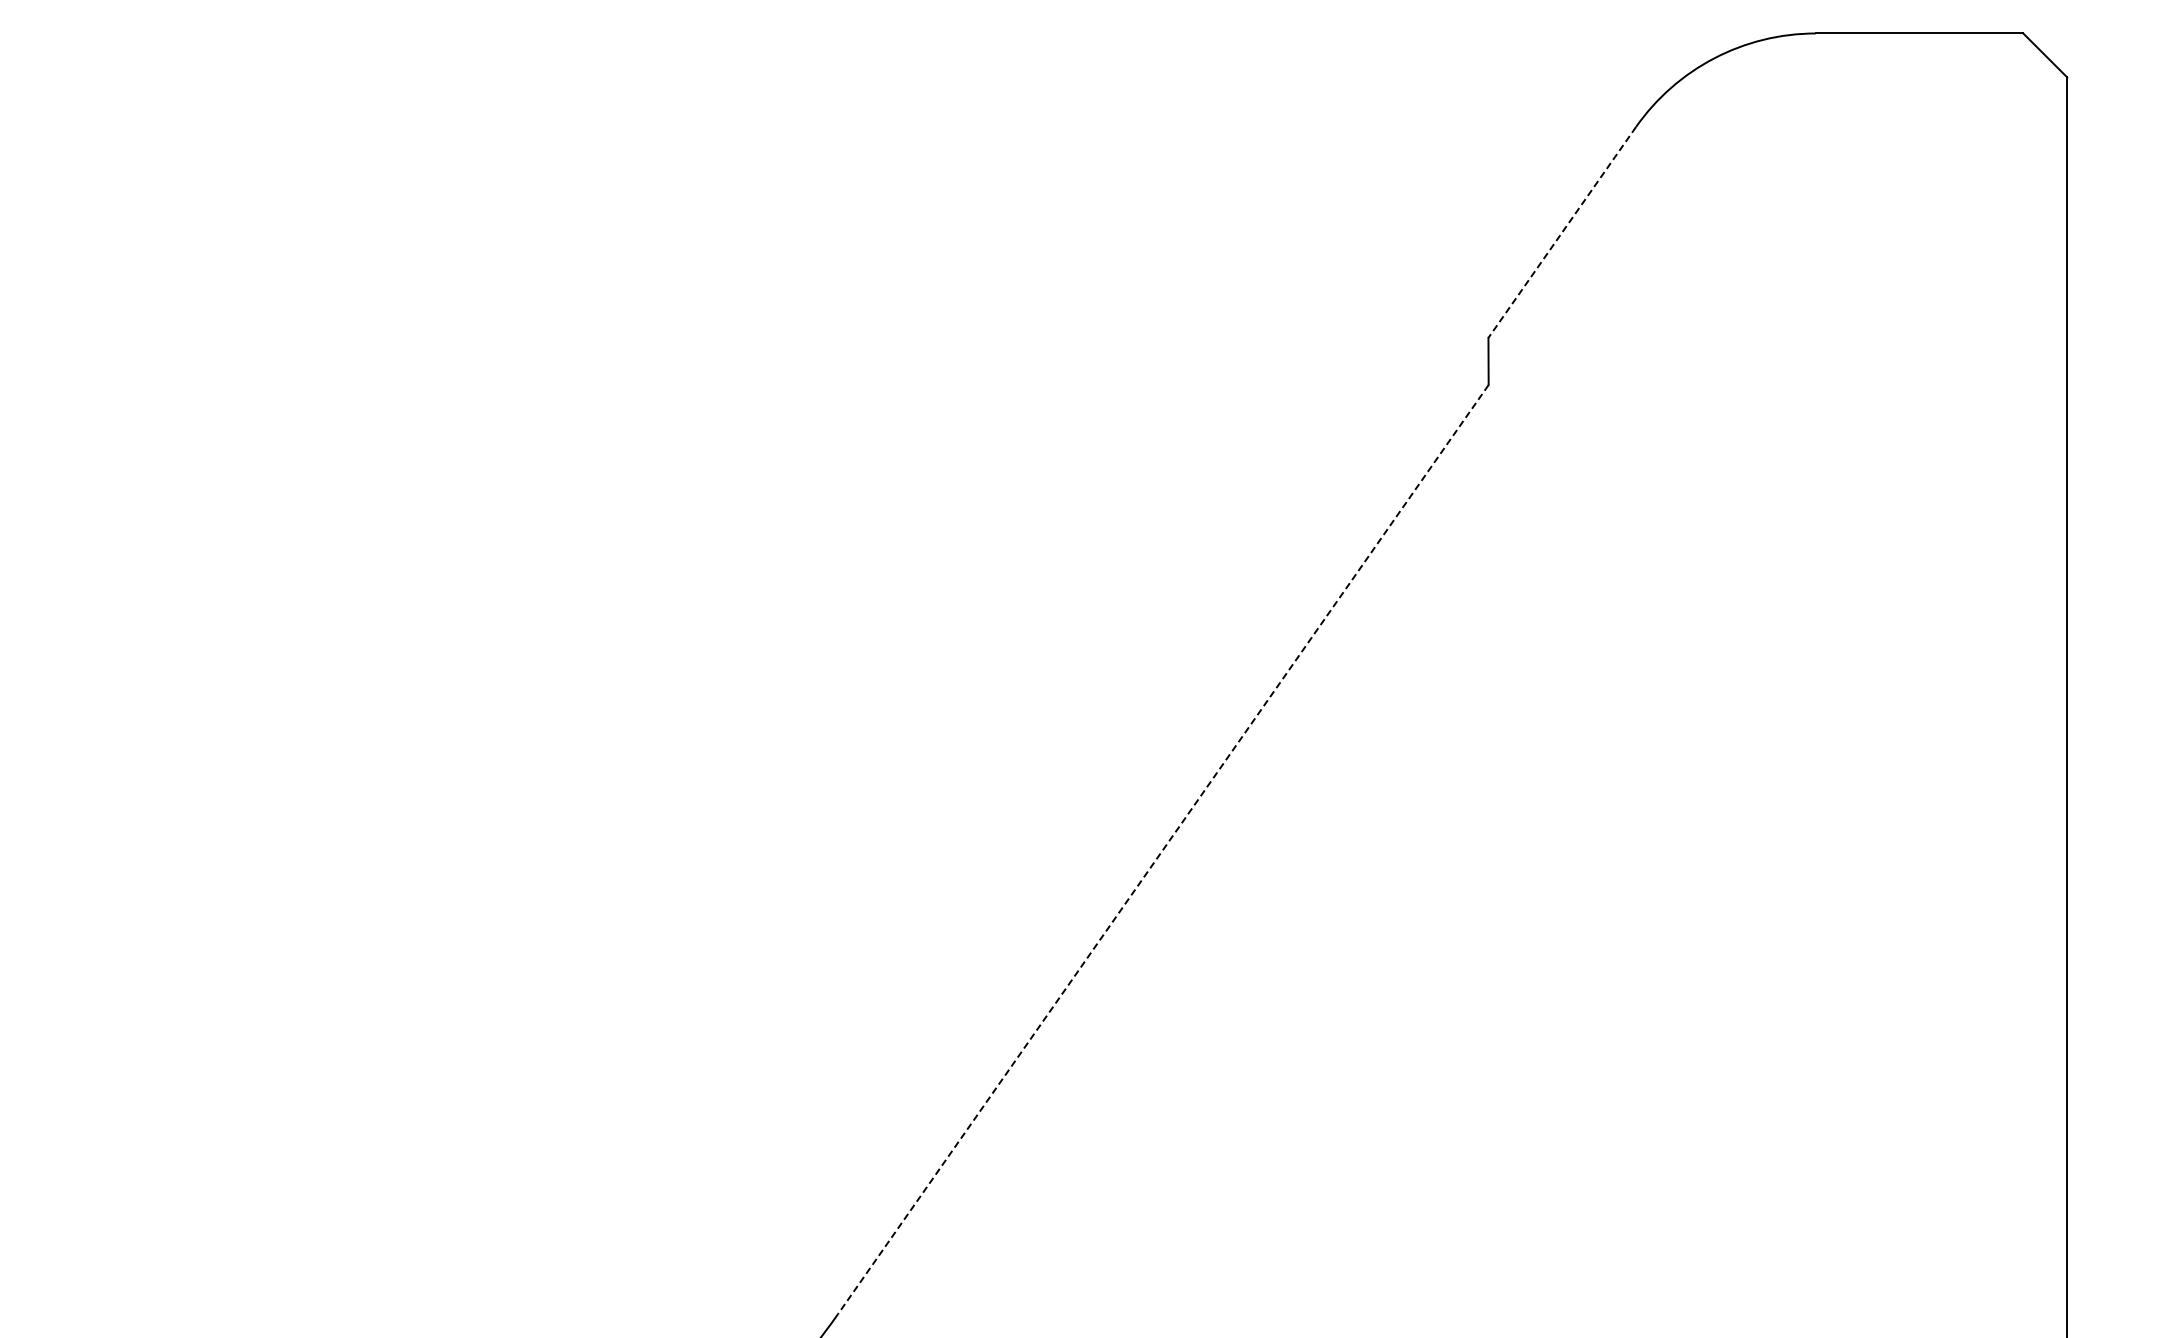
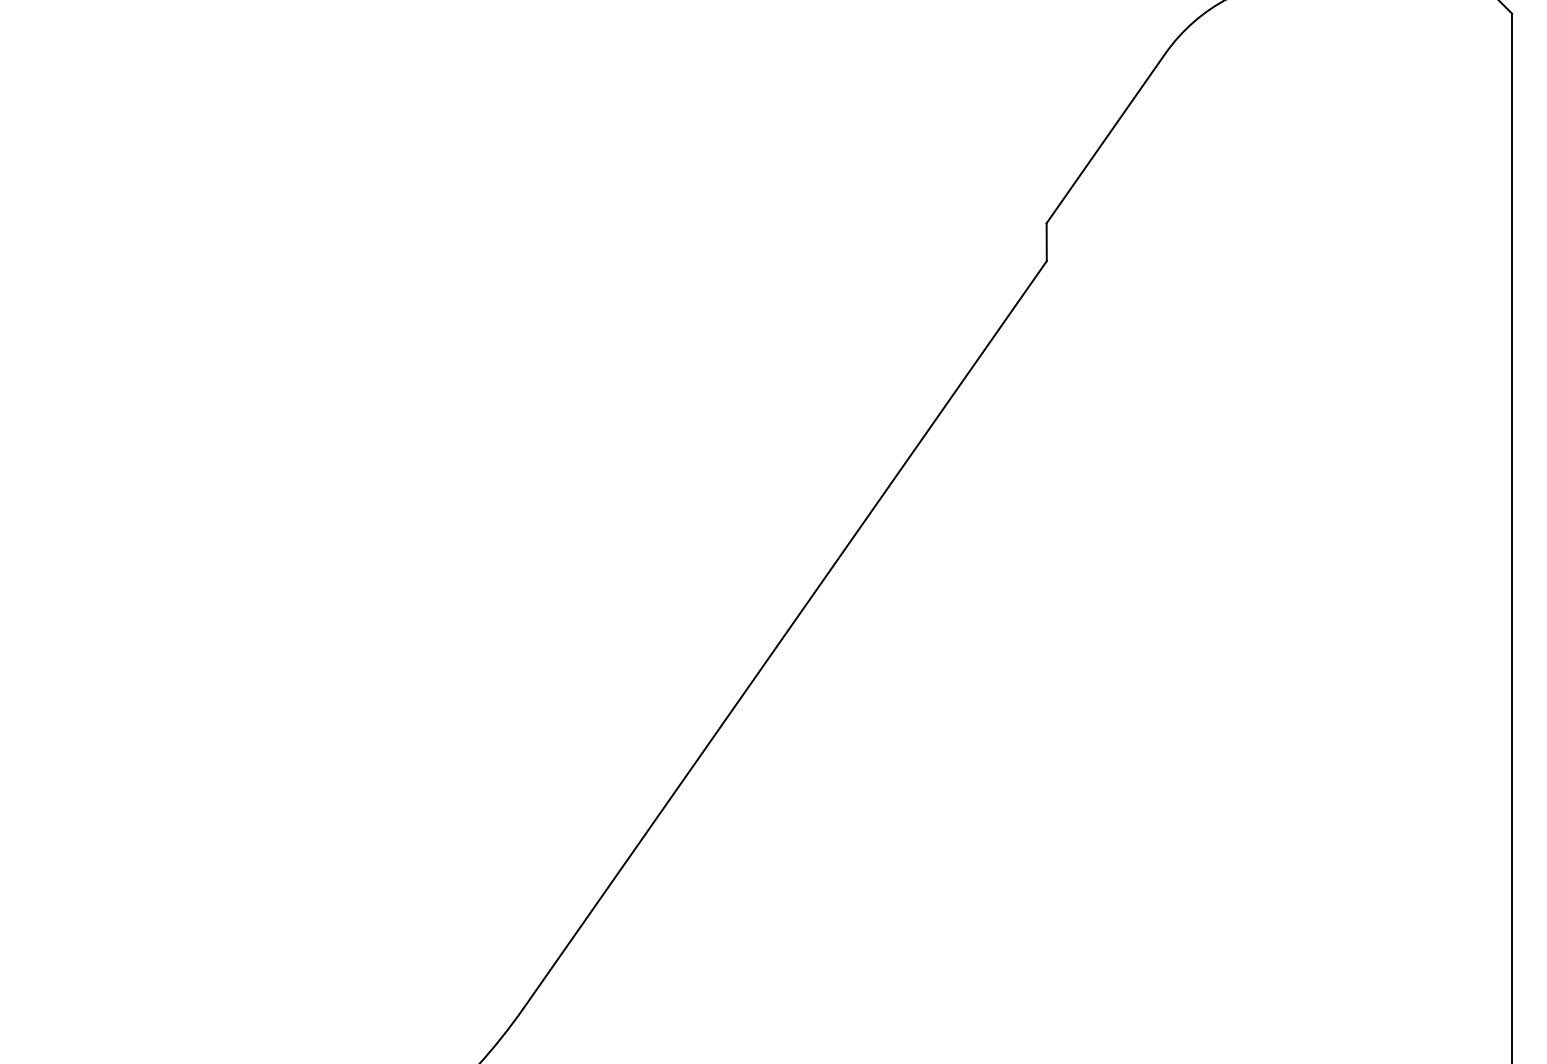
line: (1562, 232) -> (1106, 138), dashed -> solid
line: (1163, 849) -> (785, 634), dashed -> solid

